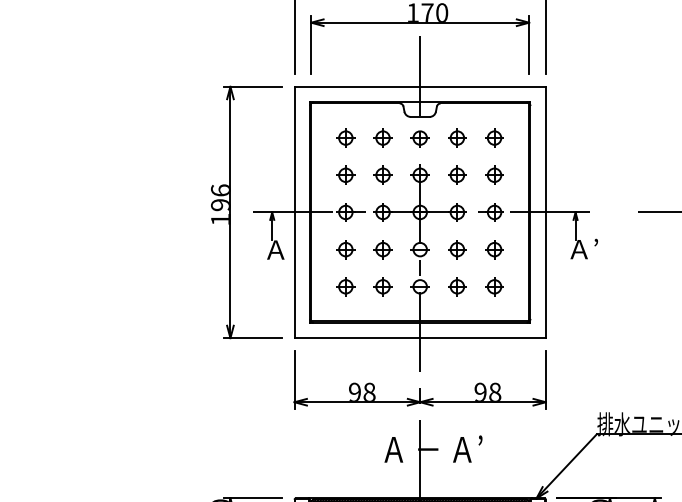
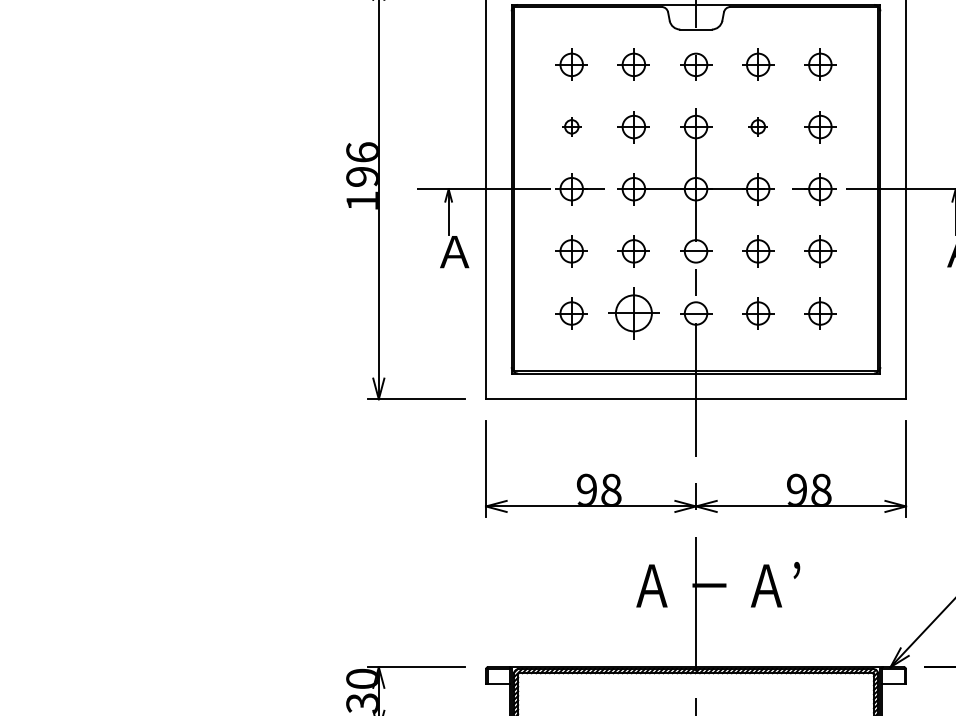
part: (345, 174) -> (571, 125), size x0.6
part: (457, 174) -> (758, 125), size x0.6
part: (382, 286) -> (633, 312), size x1.6

